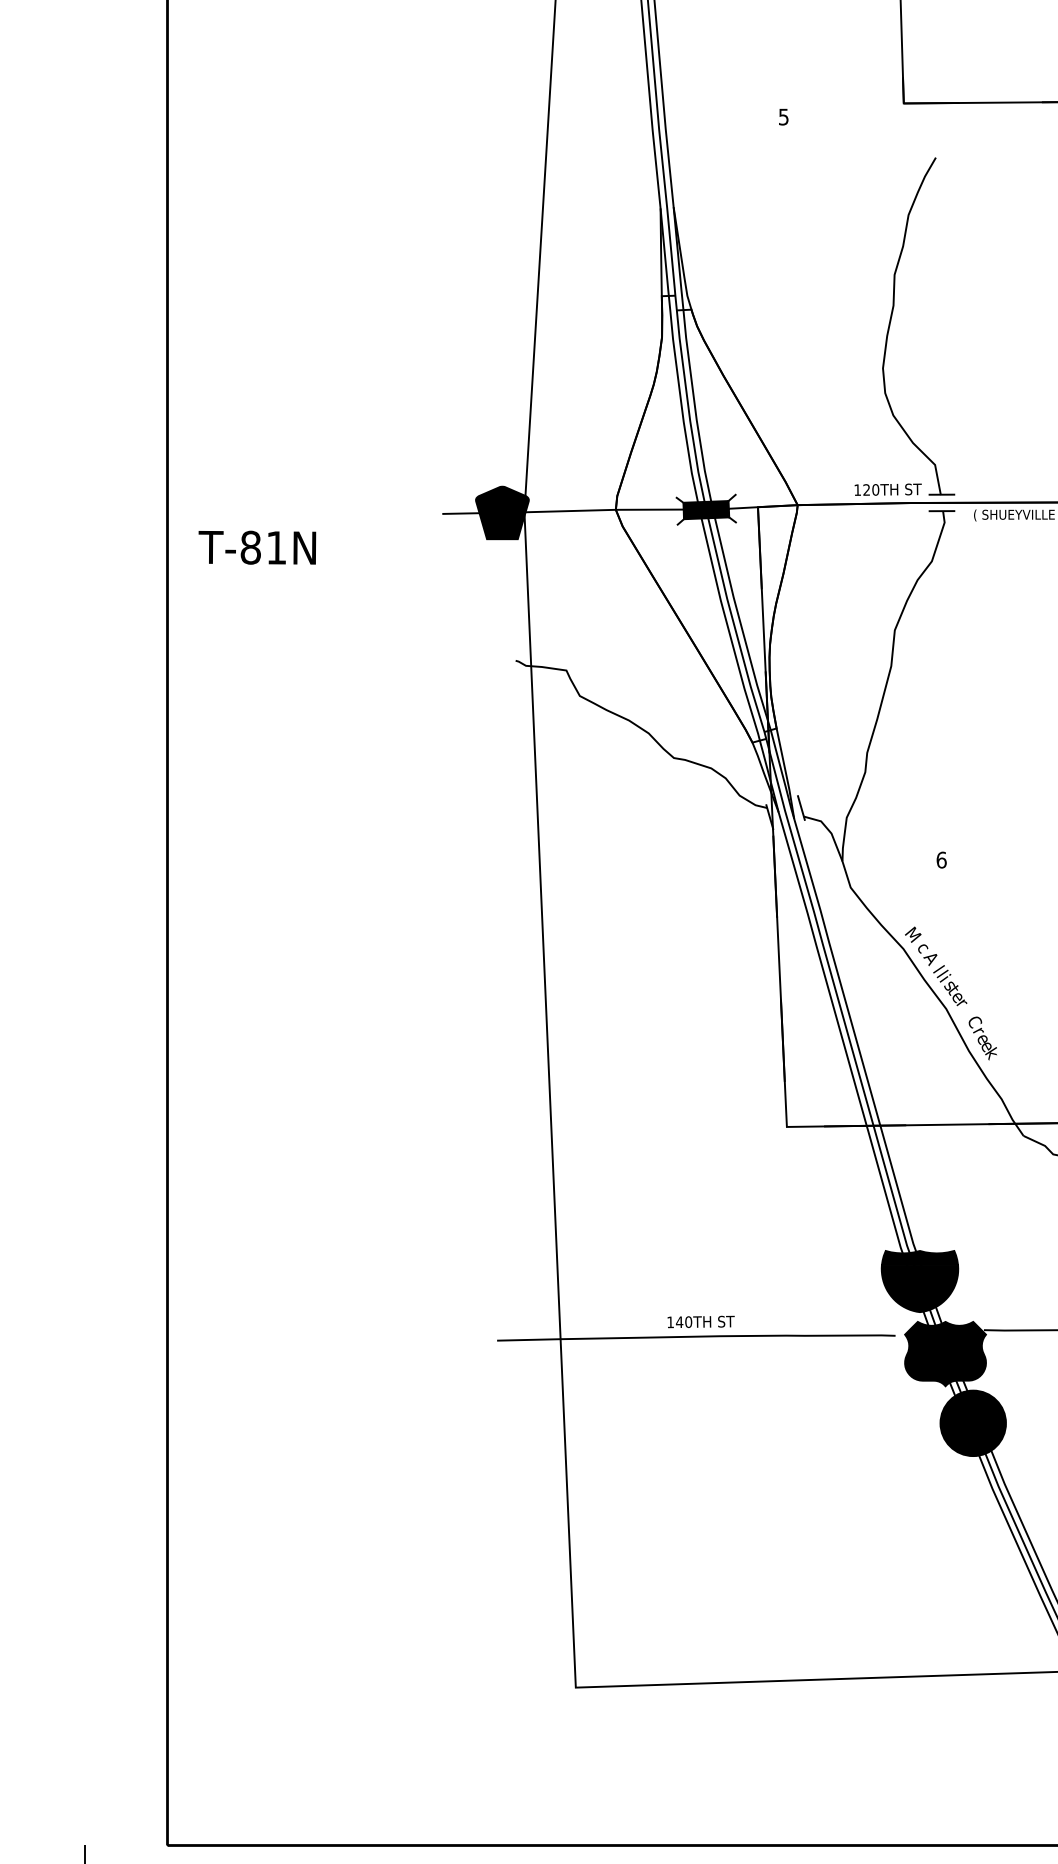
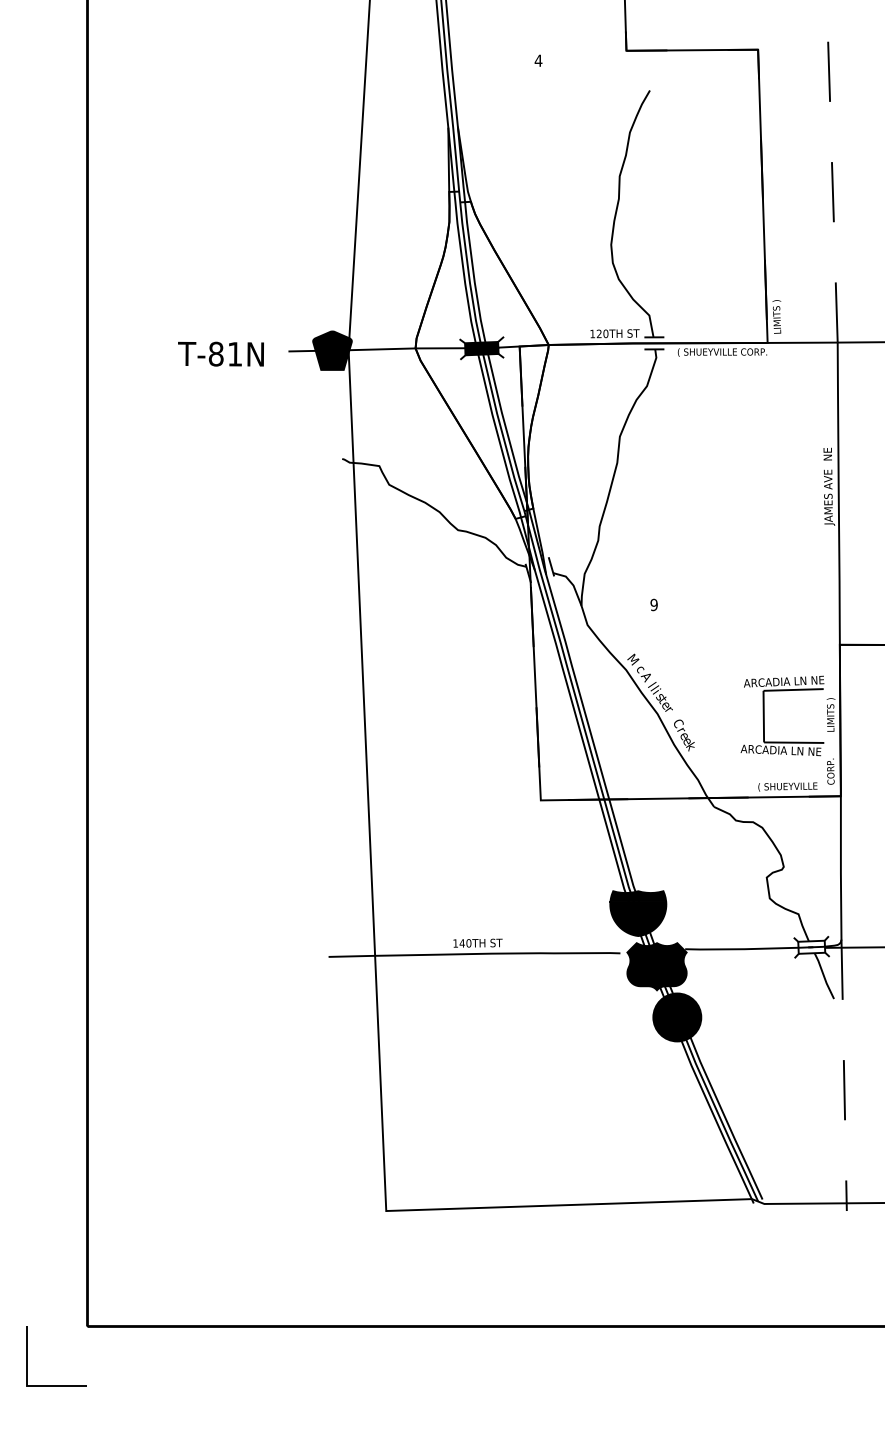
text: (783, 116) -> (538, 60), 5 -> 4
text: (256, 546) -> (220, 353), moved
text: (940, 859) -> (653, 604), 6 -> 9

